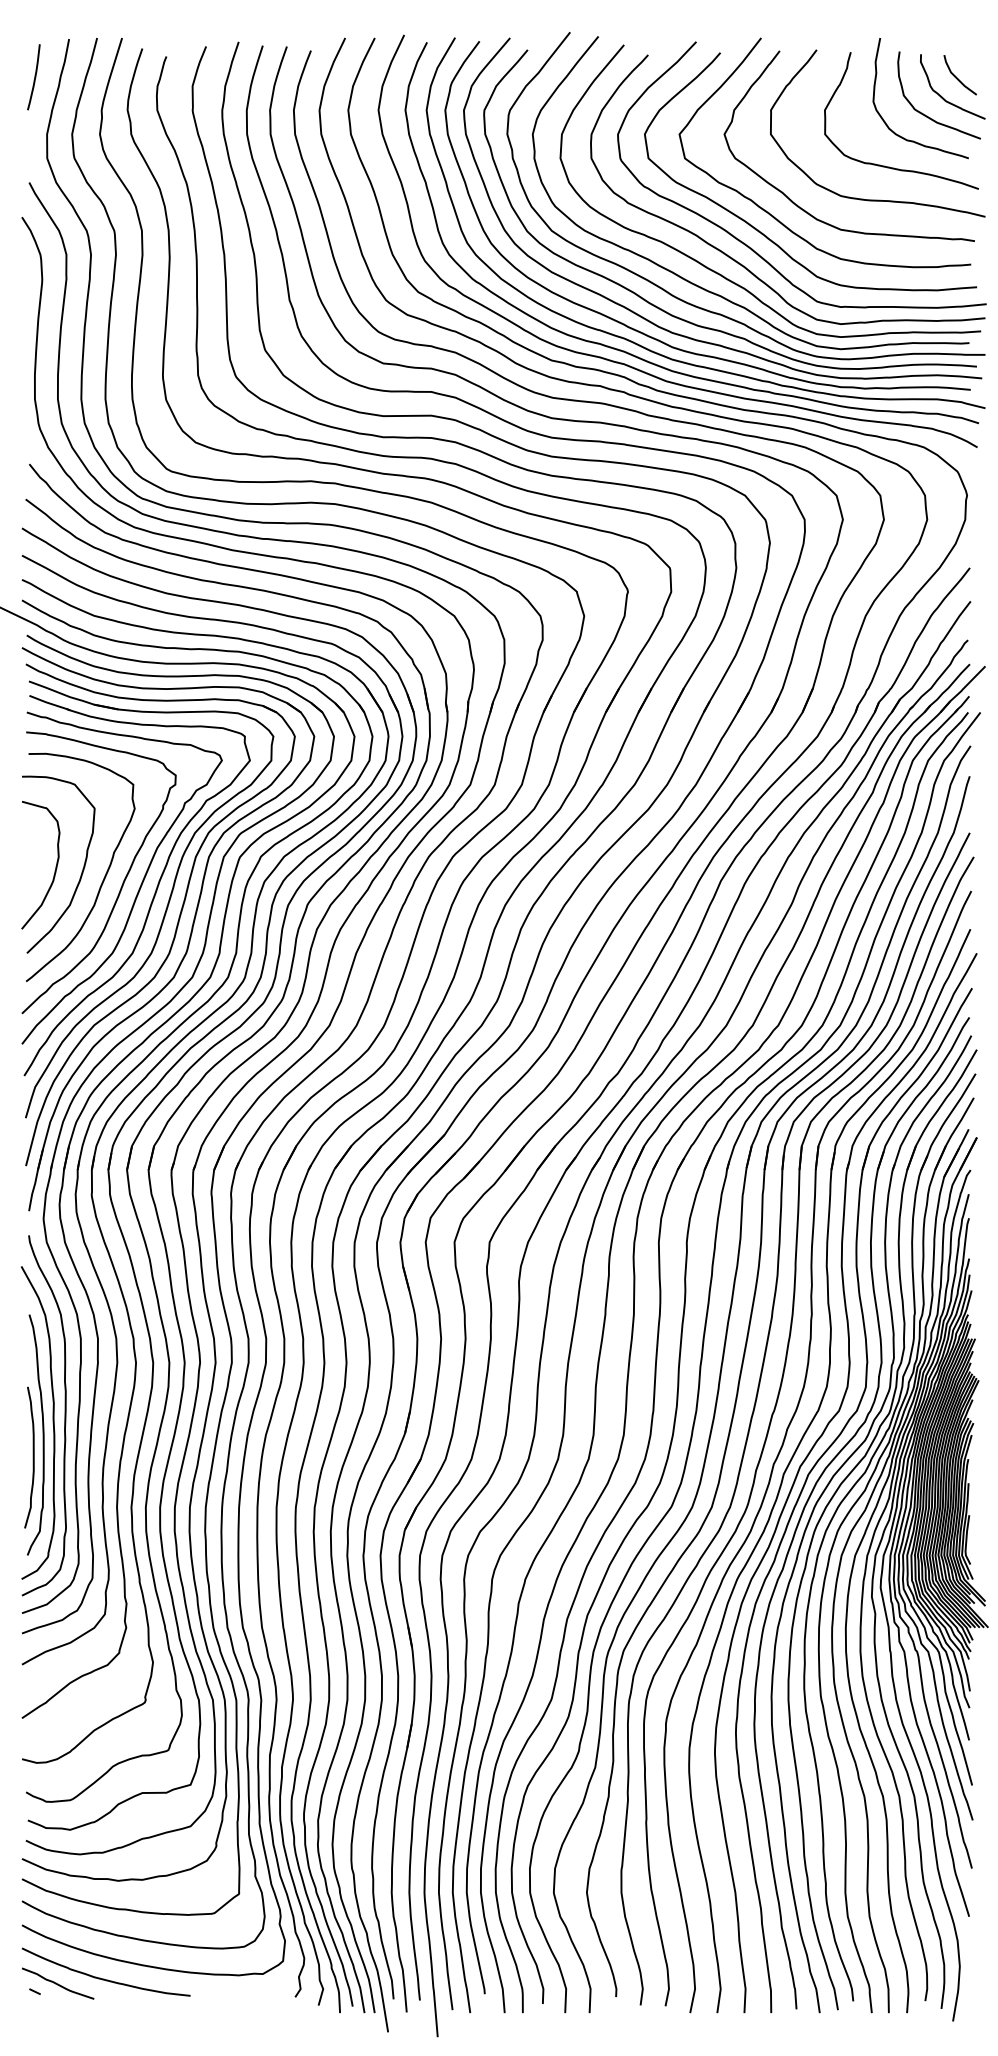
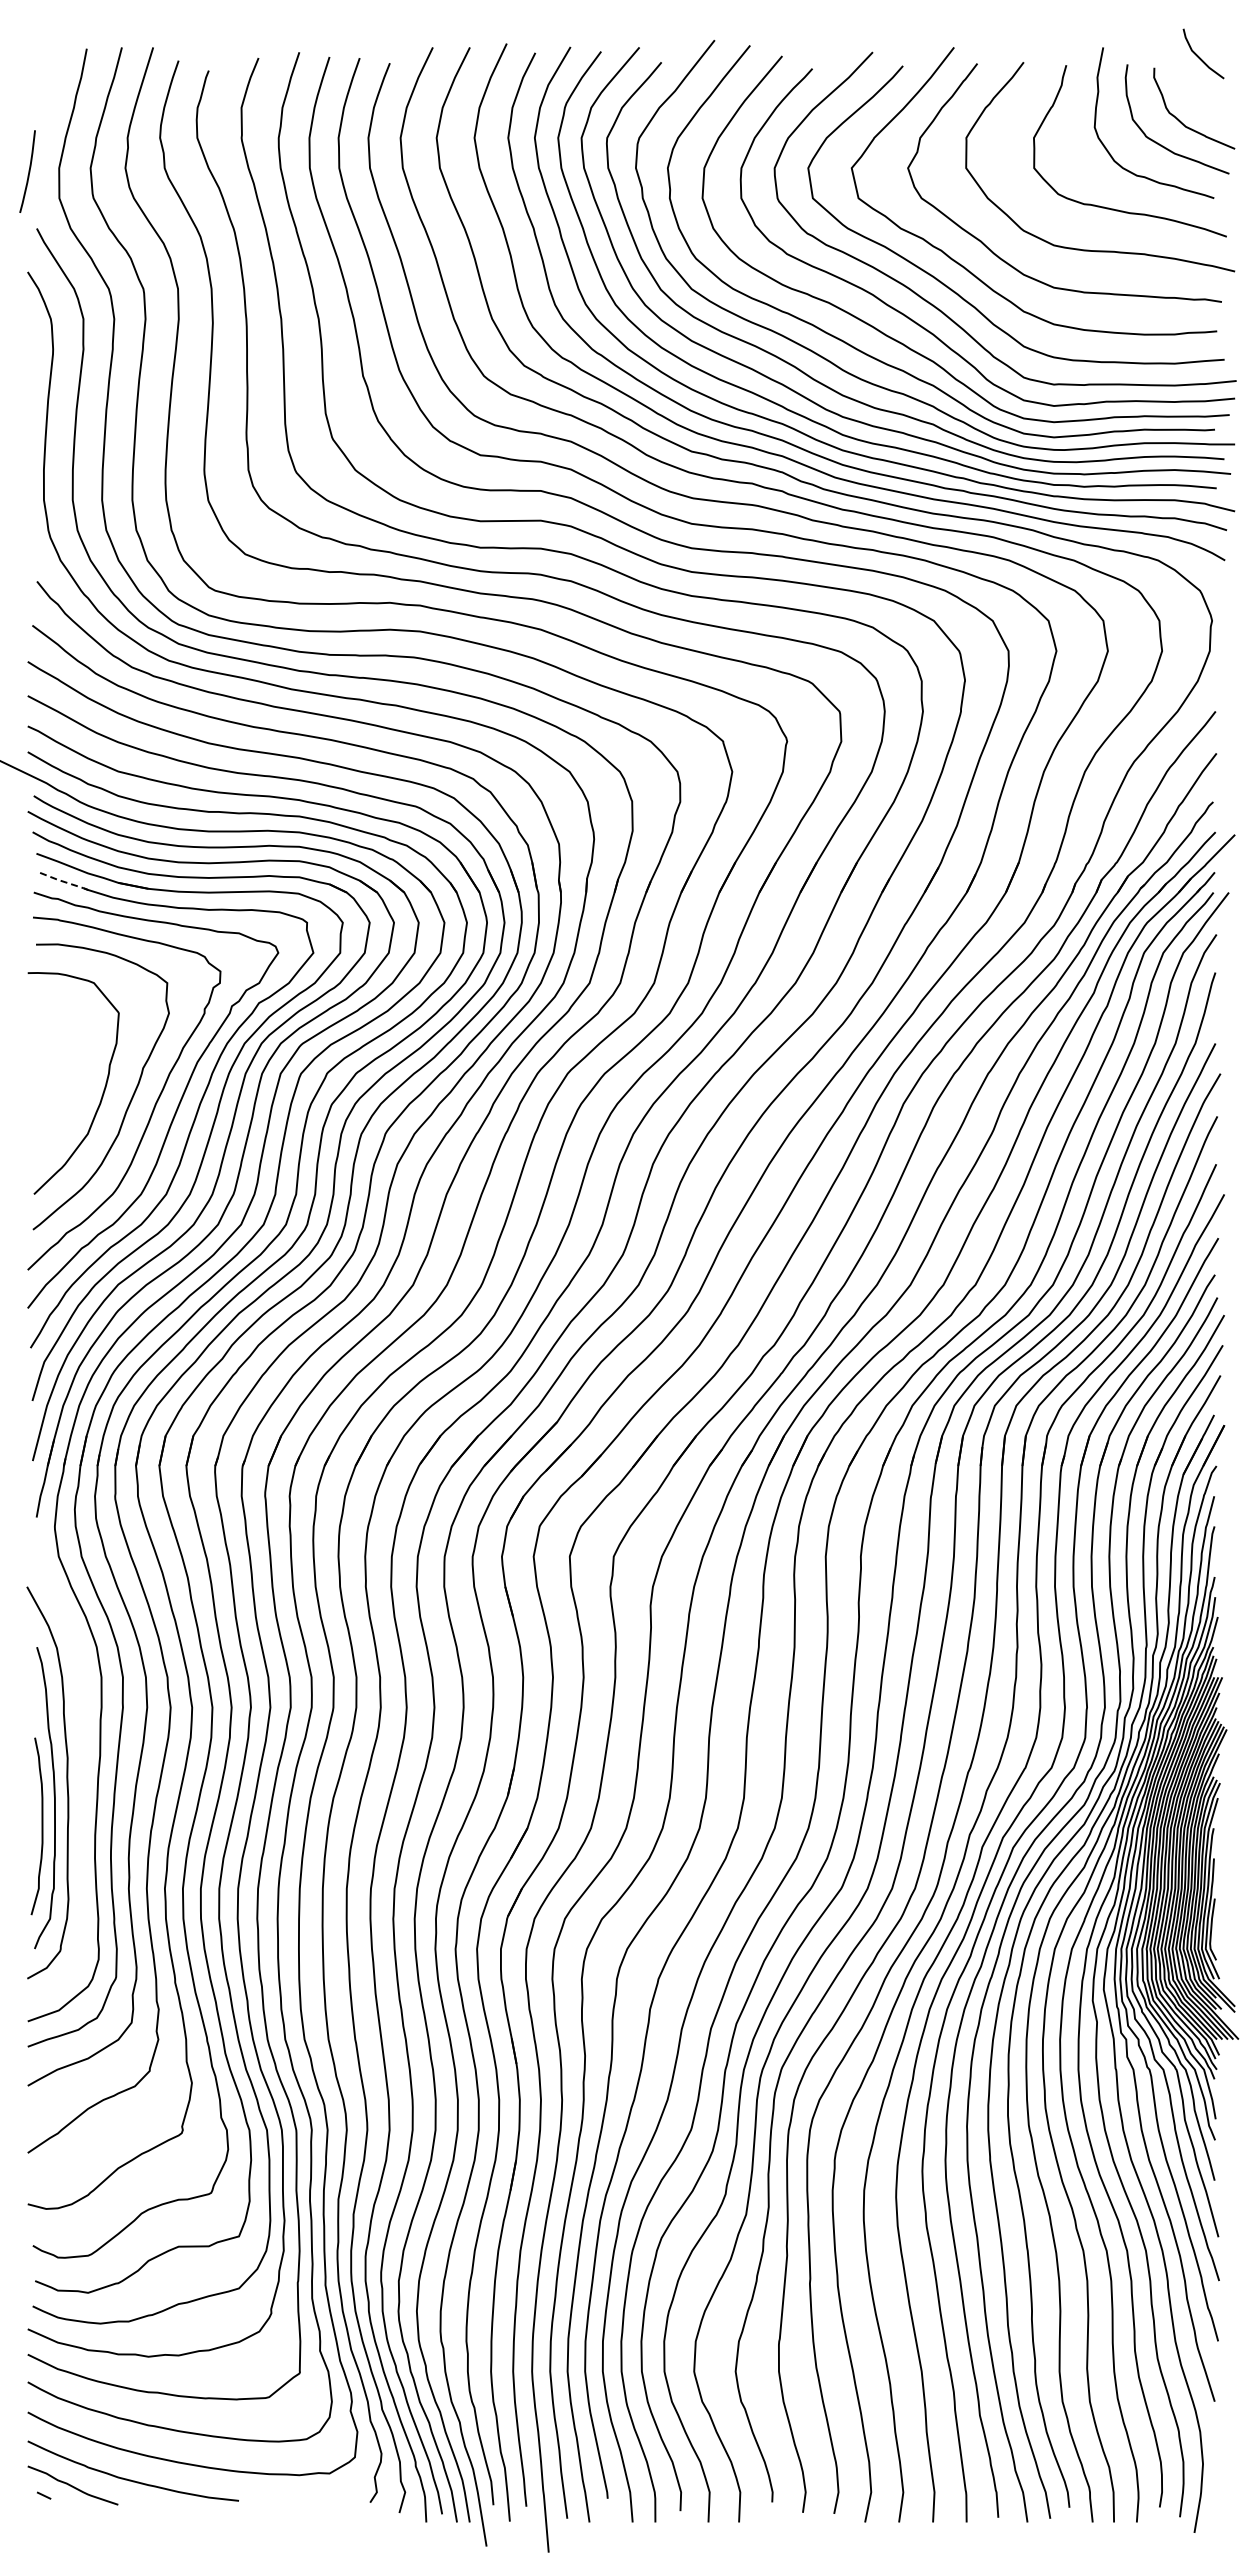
curve: (34, 77) -> (28, 171), moved
line: (957, 77) -> (1199, 56), moved
line: (49, 703) -> (62, 881), solid -> dashed
curve: (55, 868) -> (69, 1087), removed
curve: (64, 1415) -> (81, 1773), removed

